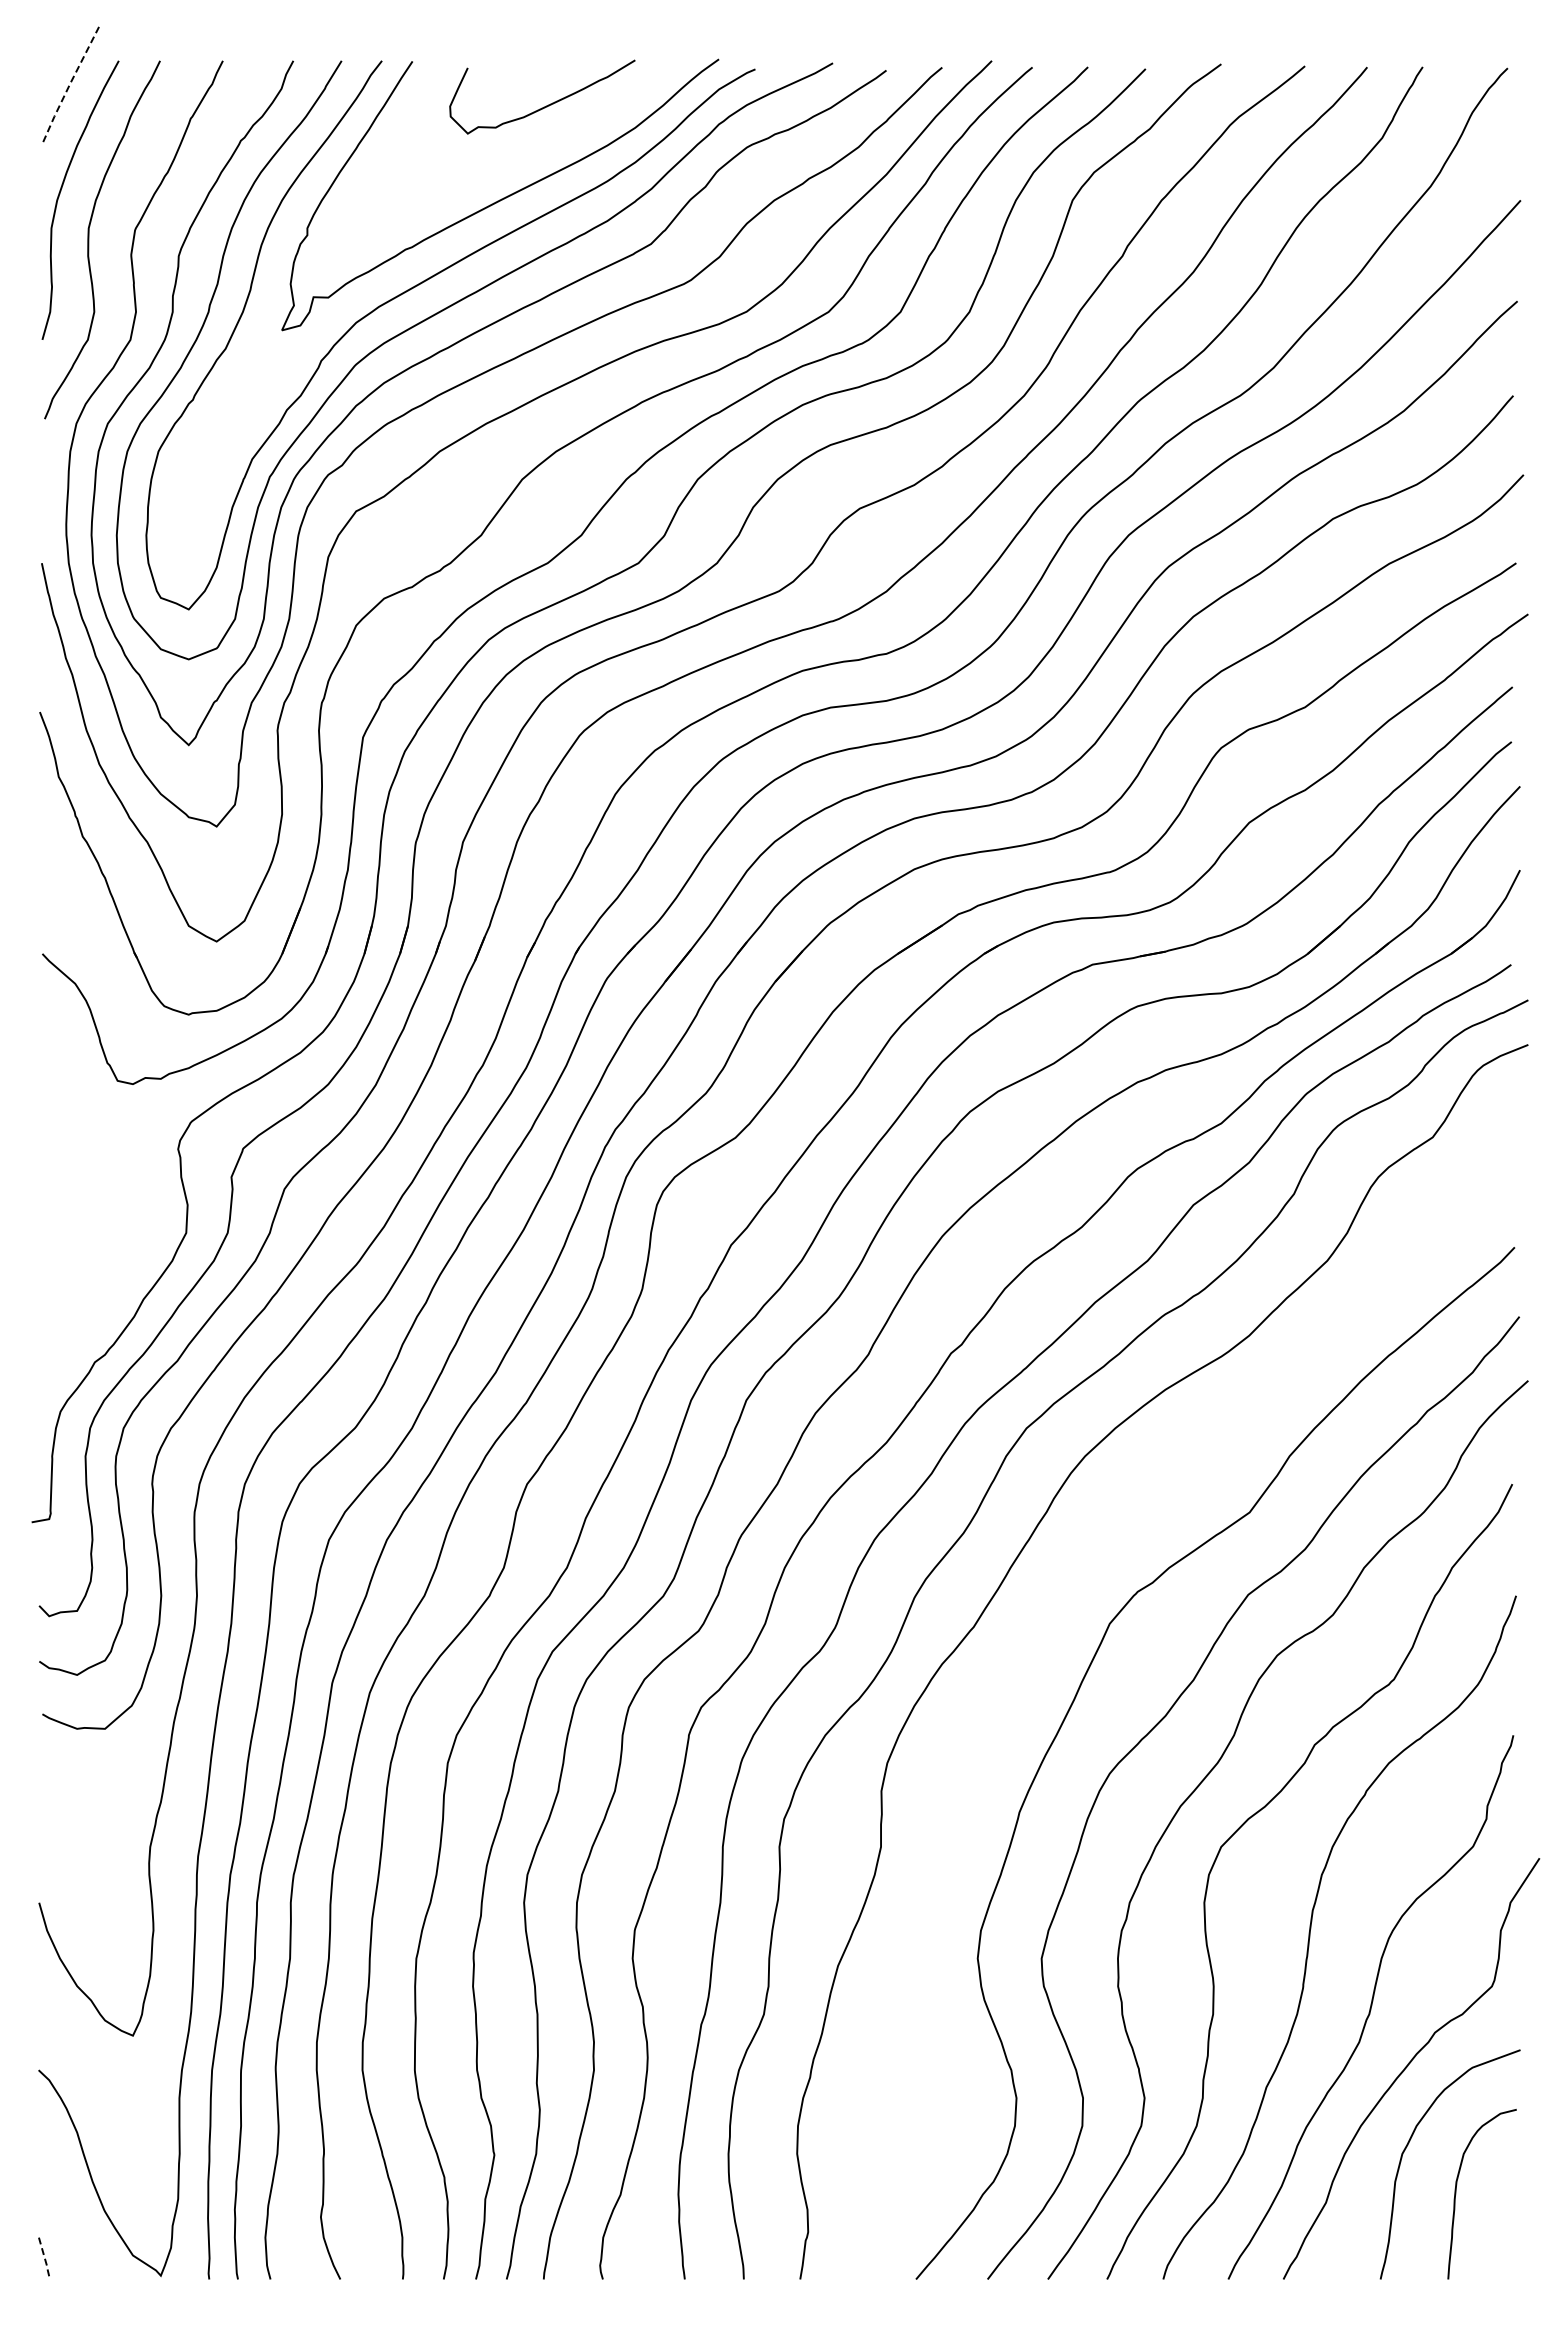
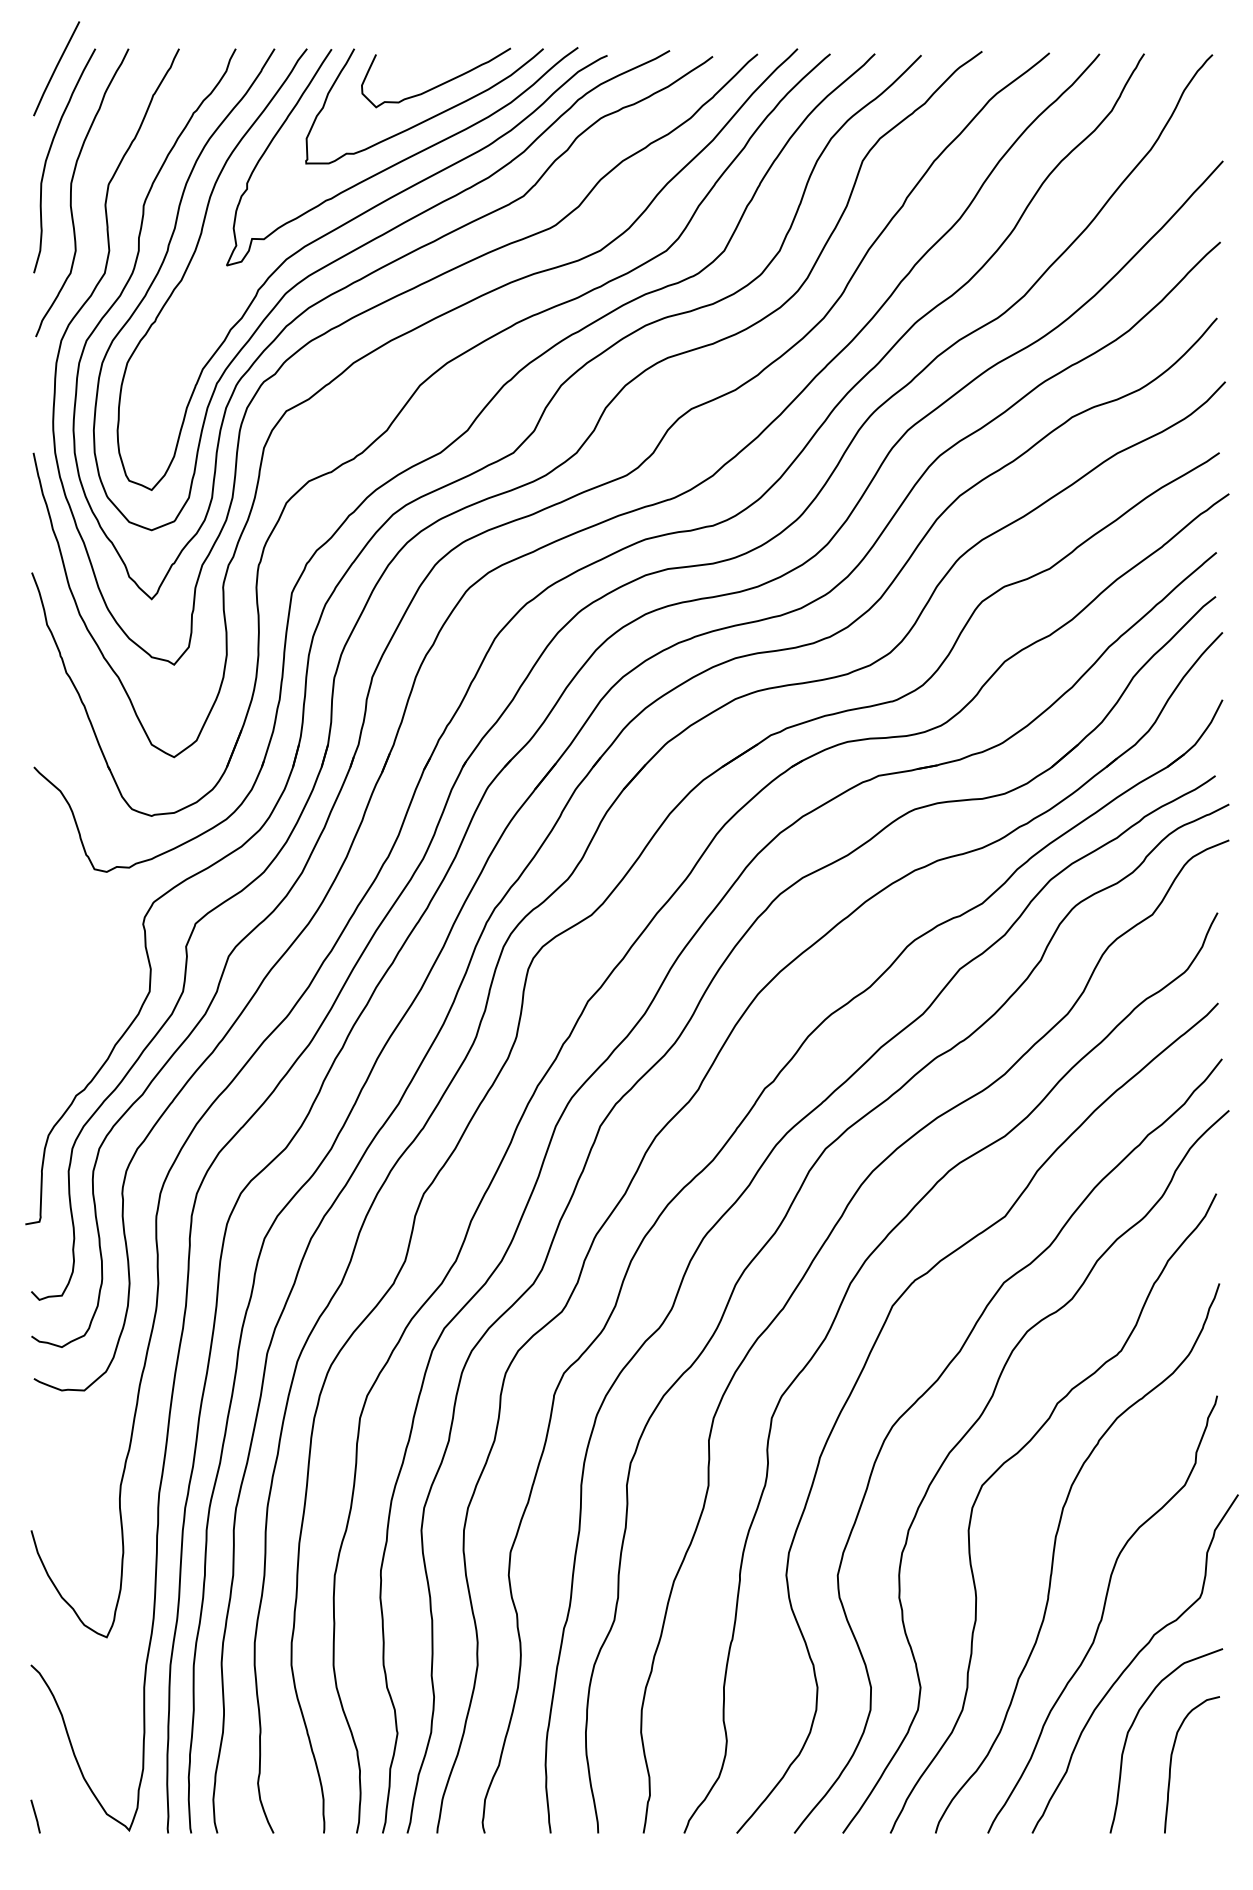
line: (69, 85) -> (55, 68), dashed -> solid
curve: (534, 146) -> (429, 117), added
curve: (1039, 1639) -> (836, 1318), added
line: (45, 2259) -> (36, 1817), dashed -> solid

